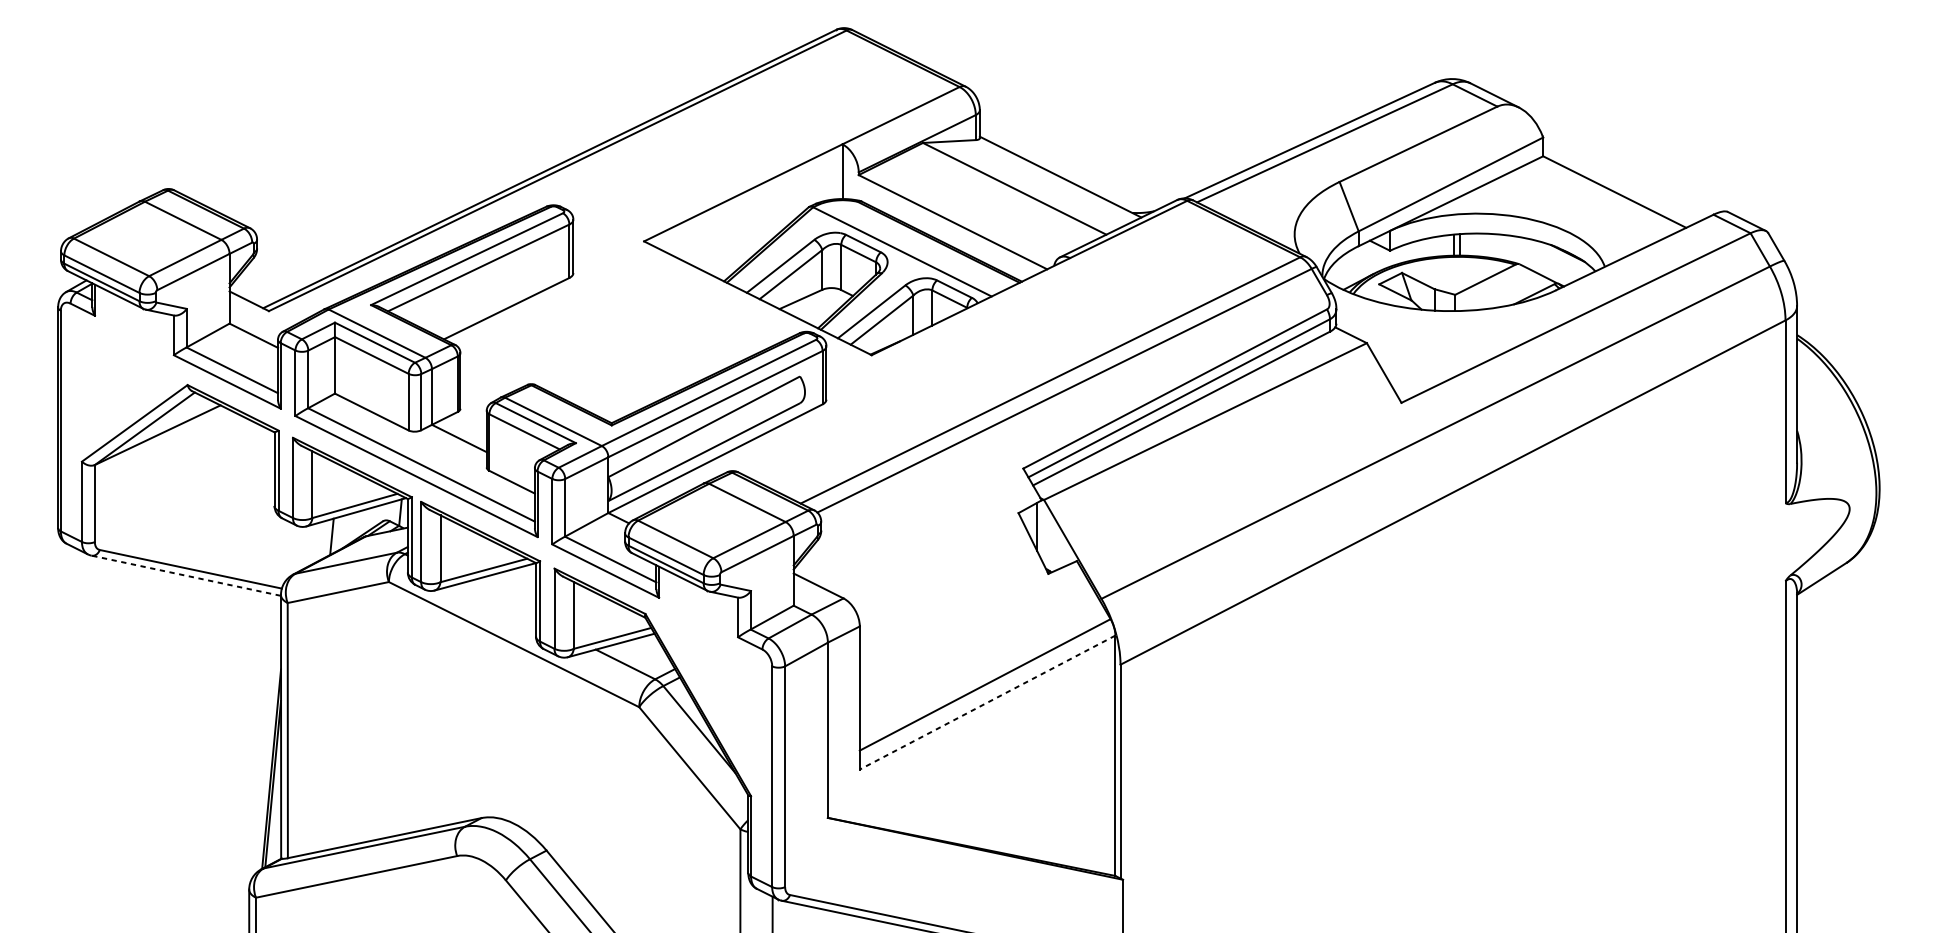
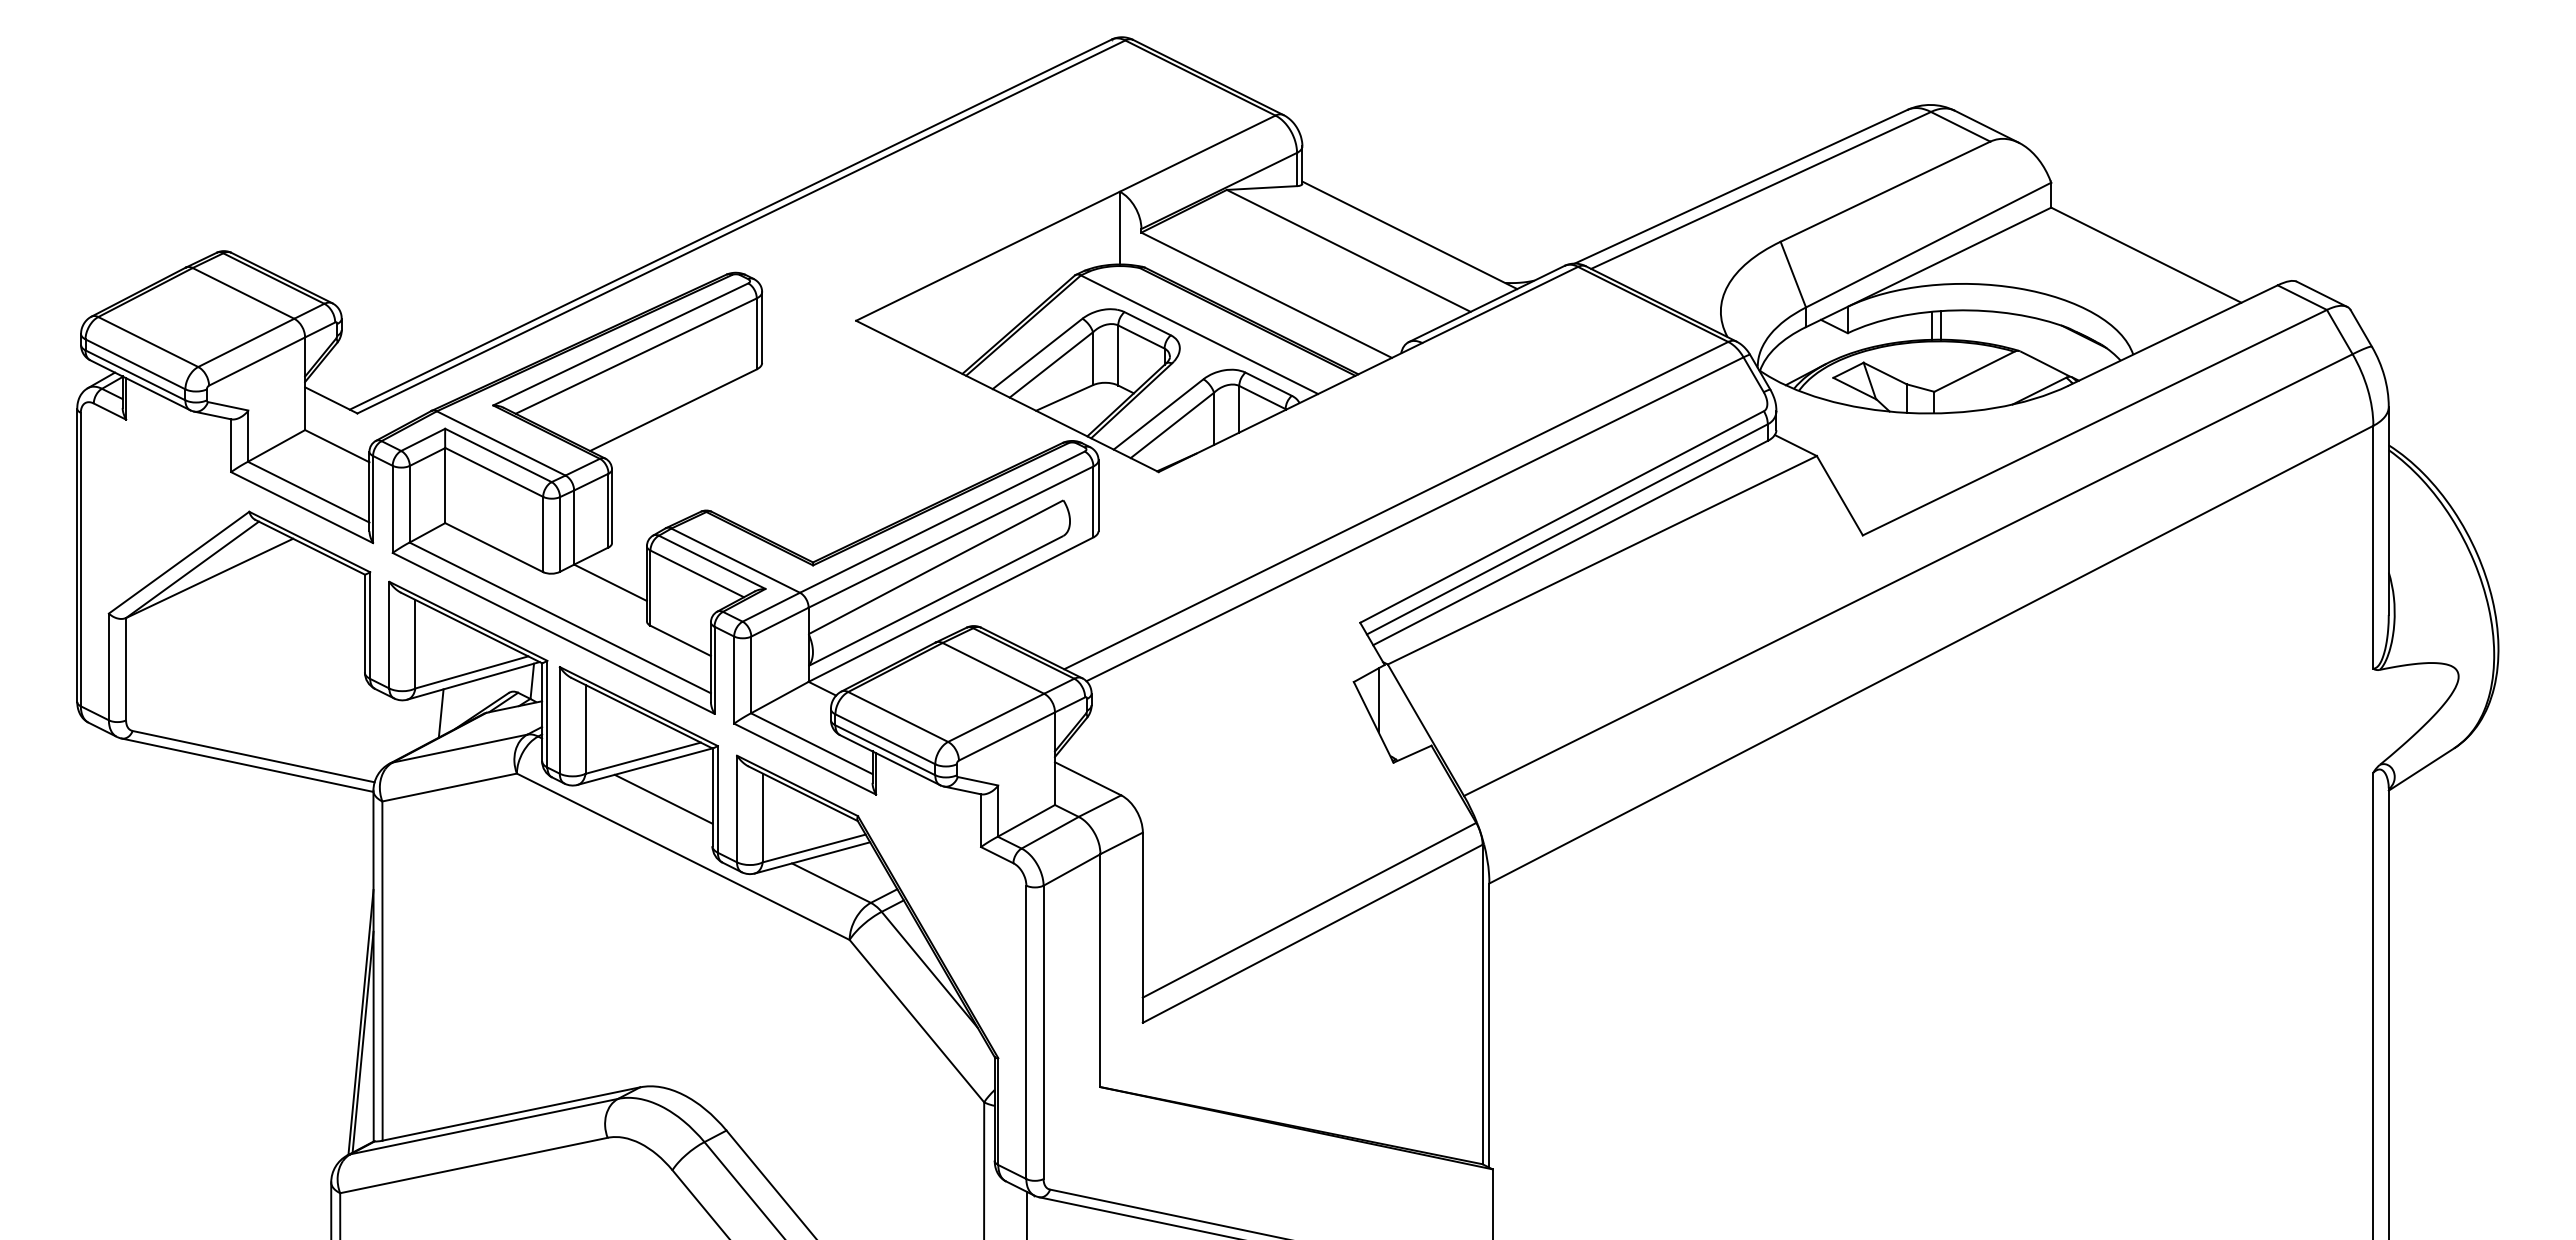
line: (186, 575) -> (247, 765), dashed -> solid
line: (499, 600) -> (663, 798), added
line: (987, 702) -> (1312, 933), dashed -> solid

